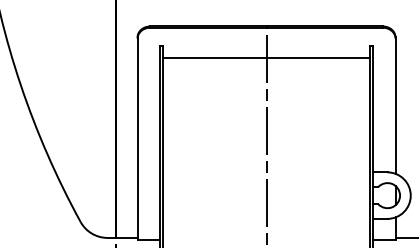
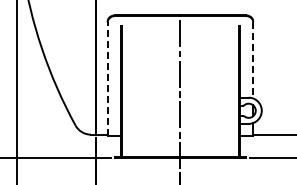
line: (266, 58) -> (180, 33), removed
line: (396, 106) -> (253, 60), solid -> dashed
line: (137, 140) -> (107, 79), solid -> dashed

